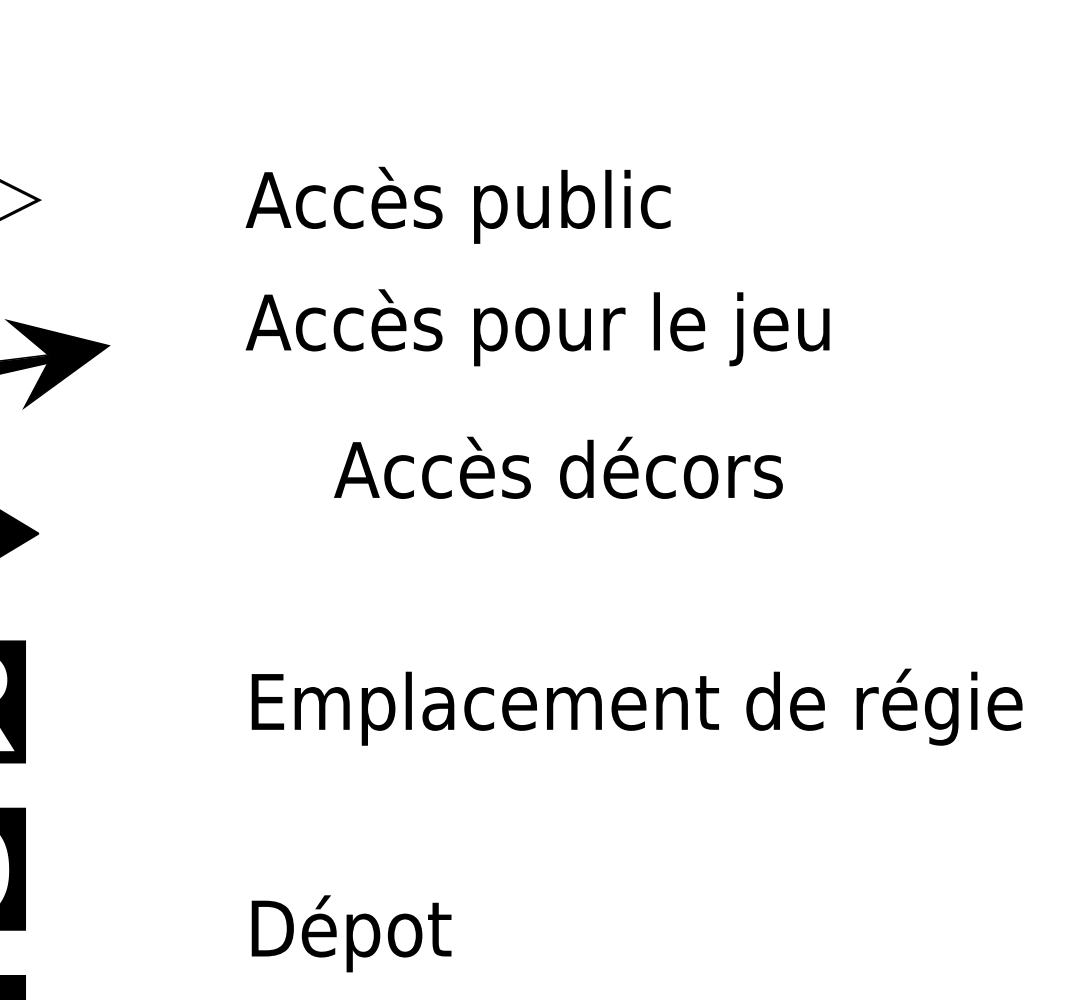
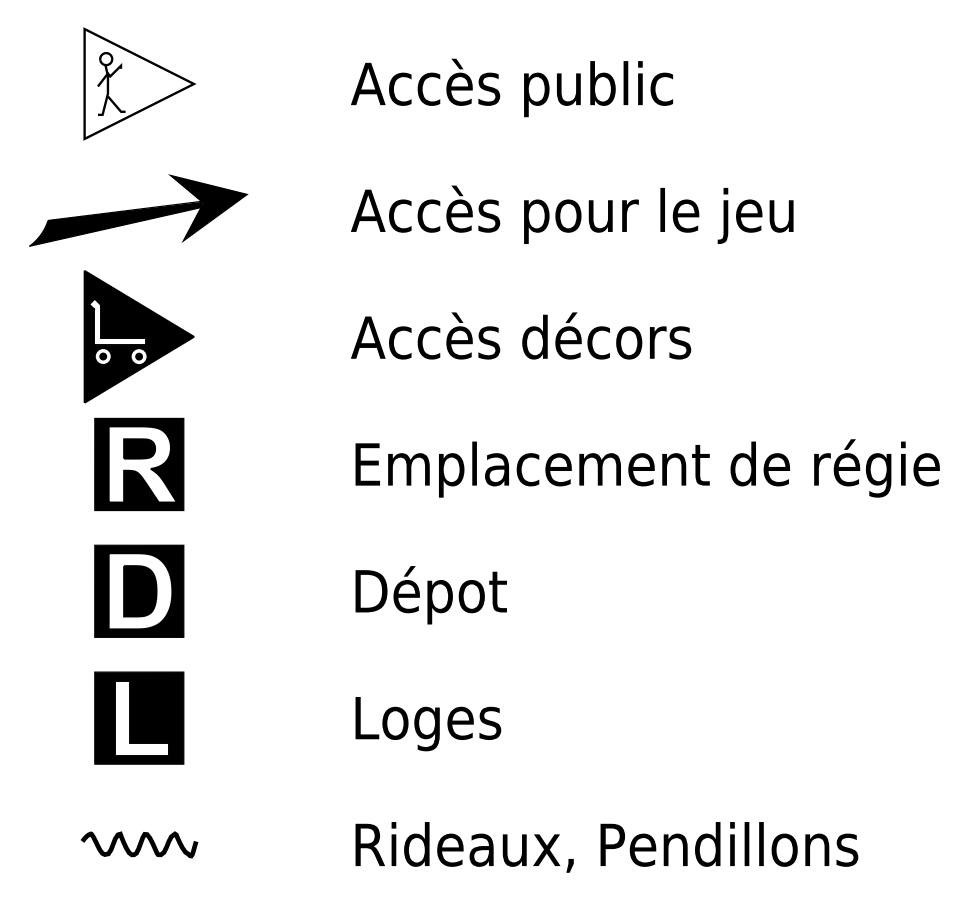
text: (537, 327) -> (572, 214), moved
text: (559, 467) -> (521, 335), moved
text: (350, 934) -> (430, 595), moved

